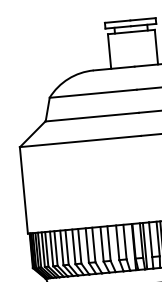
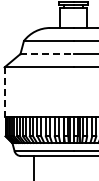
line: (91, 117) -> (46, 54), solid -> dashed
line: (23, 191) -> (4, 92), solid -> dashed

